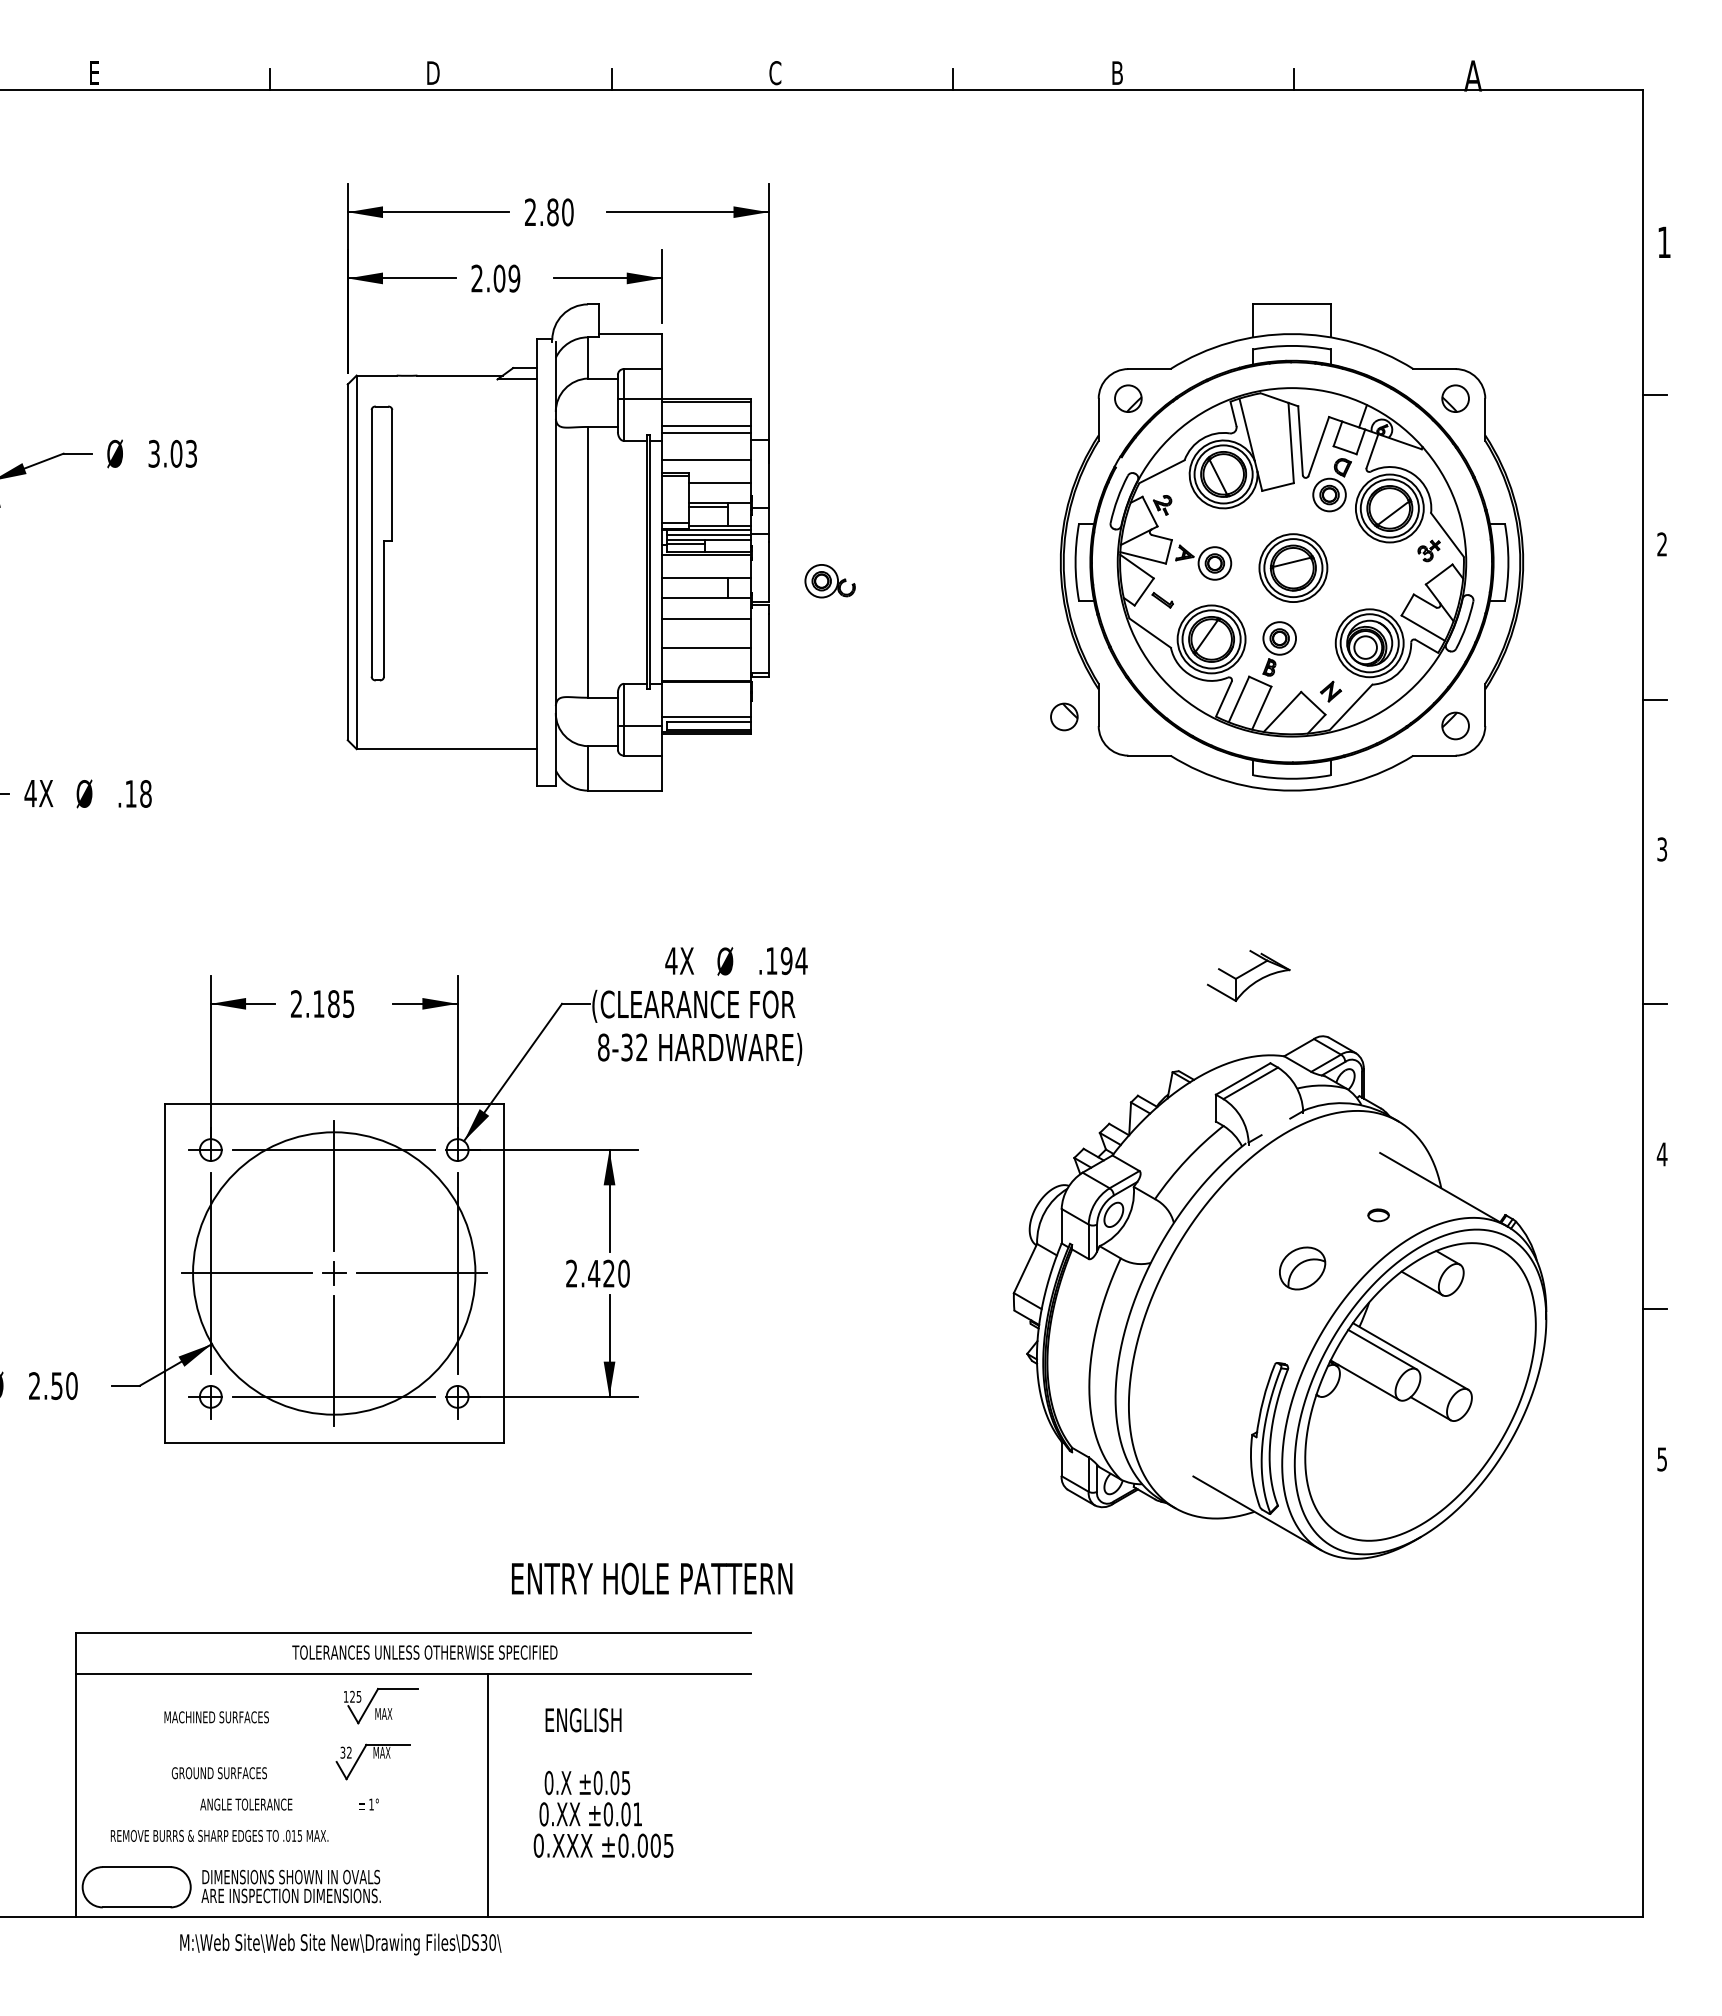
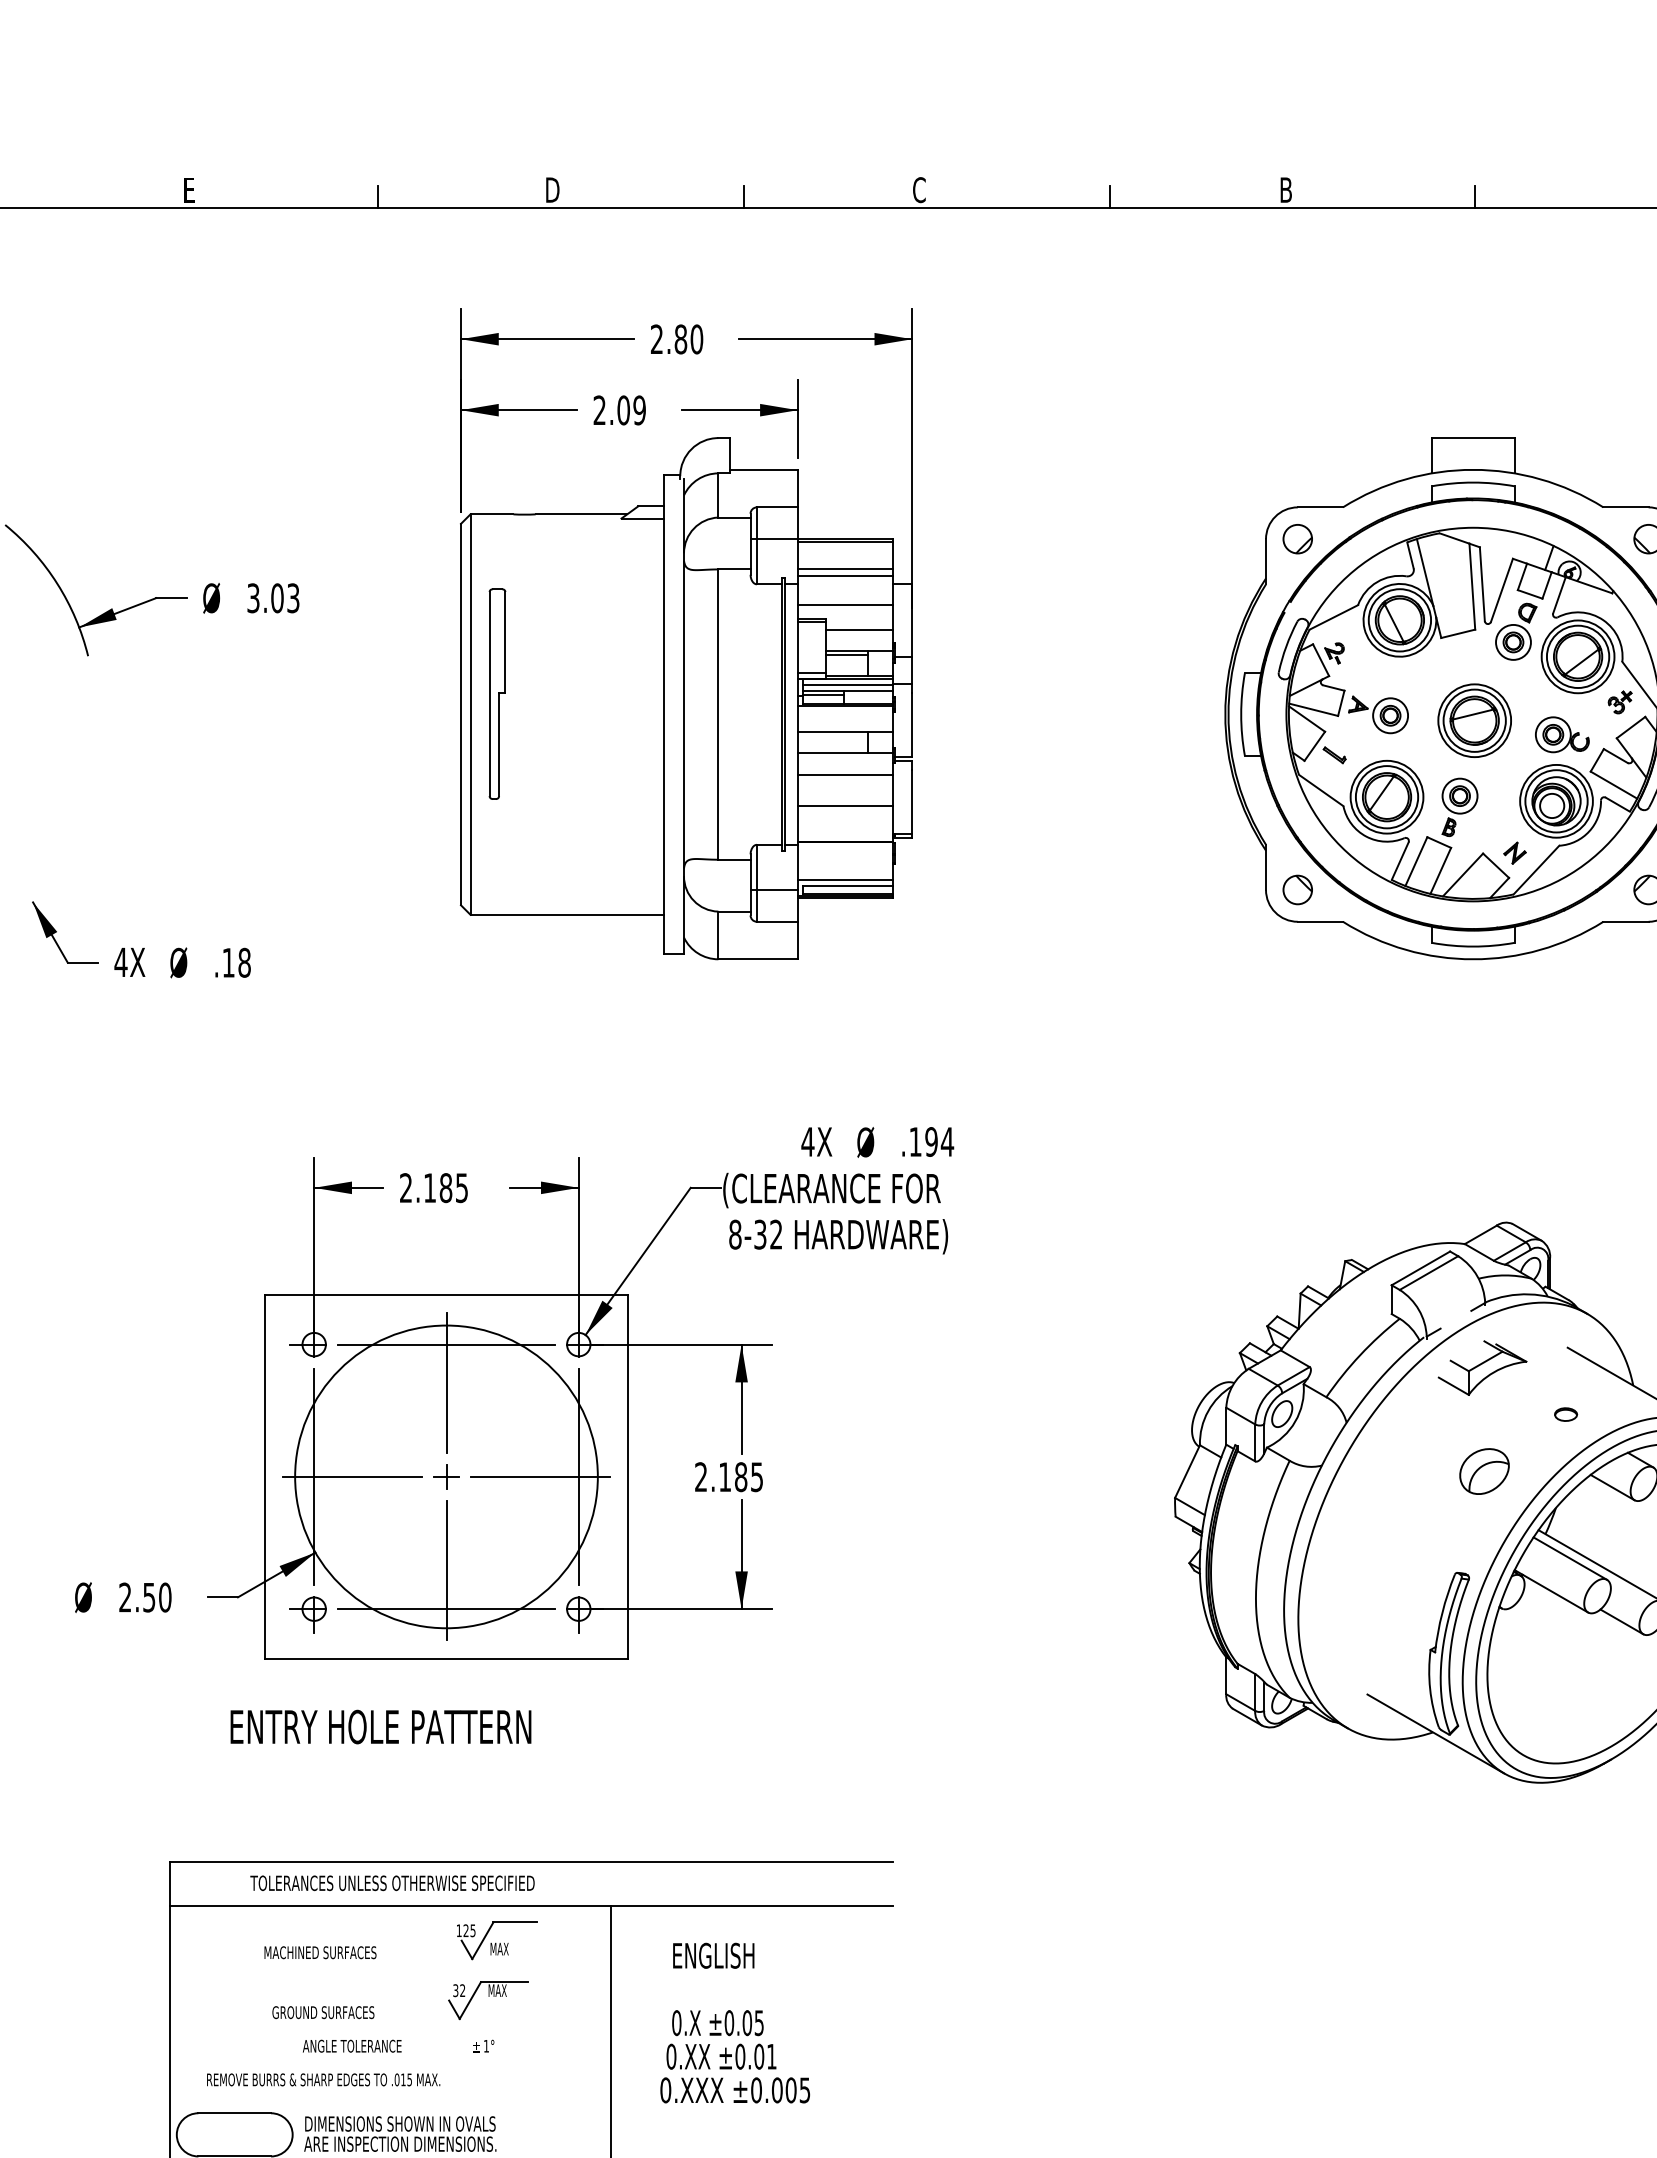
part: (381, 542) -> (497, 693), size x0.71
part: (829, 581) -> (1561, 735), moved
part: (1064, 716) -> (1297, 889), moved
part: (1248, 975) -> (1482, 1367), moved
text: (608, 1273) -> (740, 1476), 2.420 -> 2.185
text: (652, 1578) -> (381, 1726), moved
text: (424, 1652) -> (392, 1883), moved

